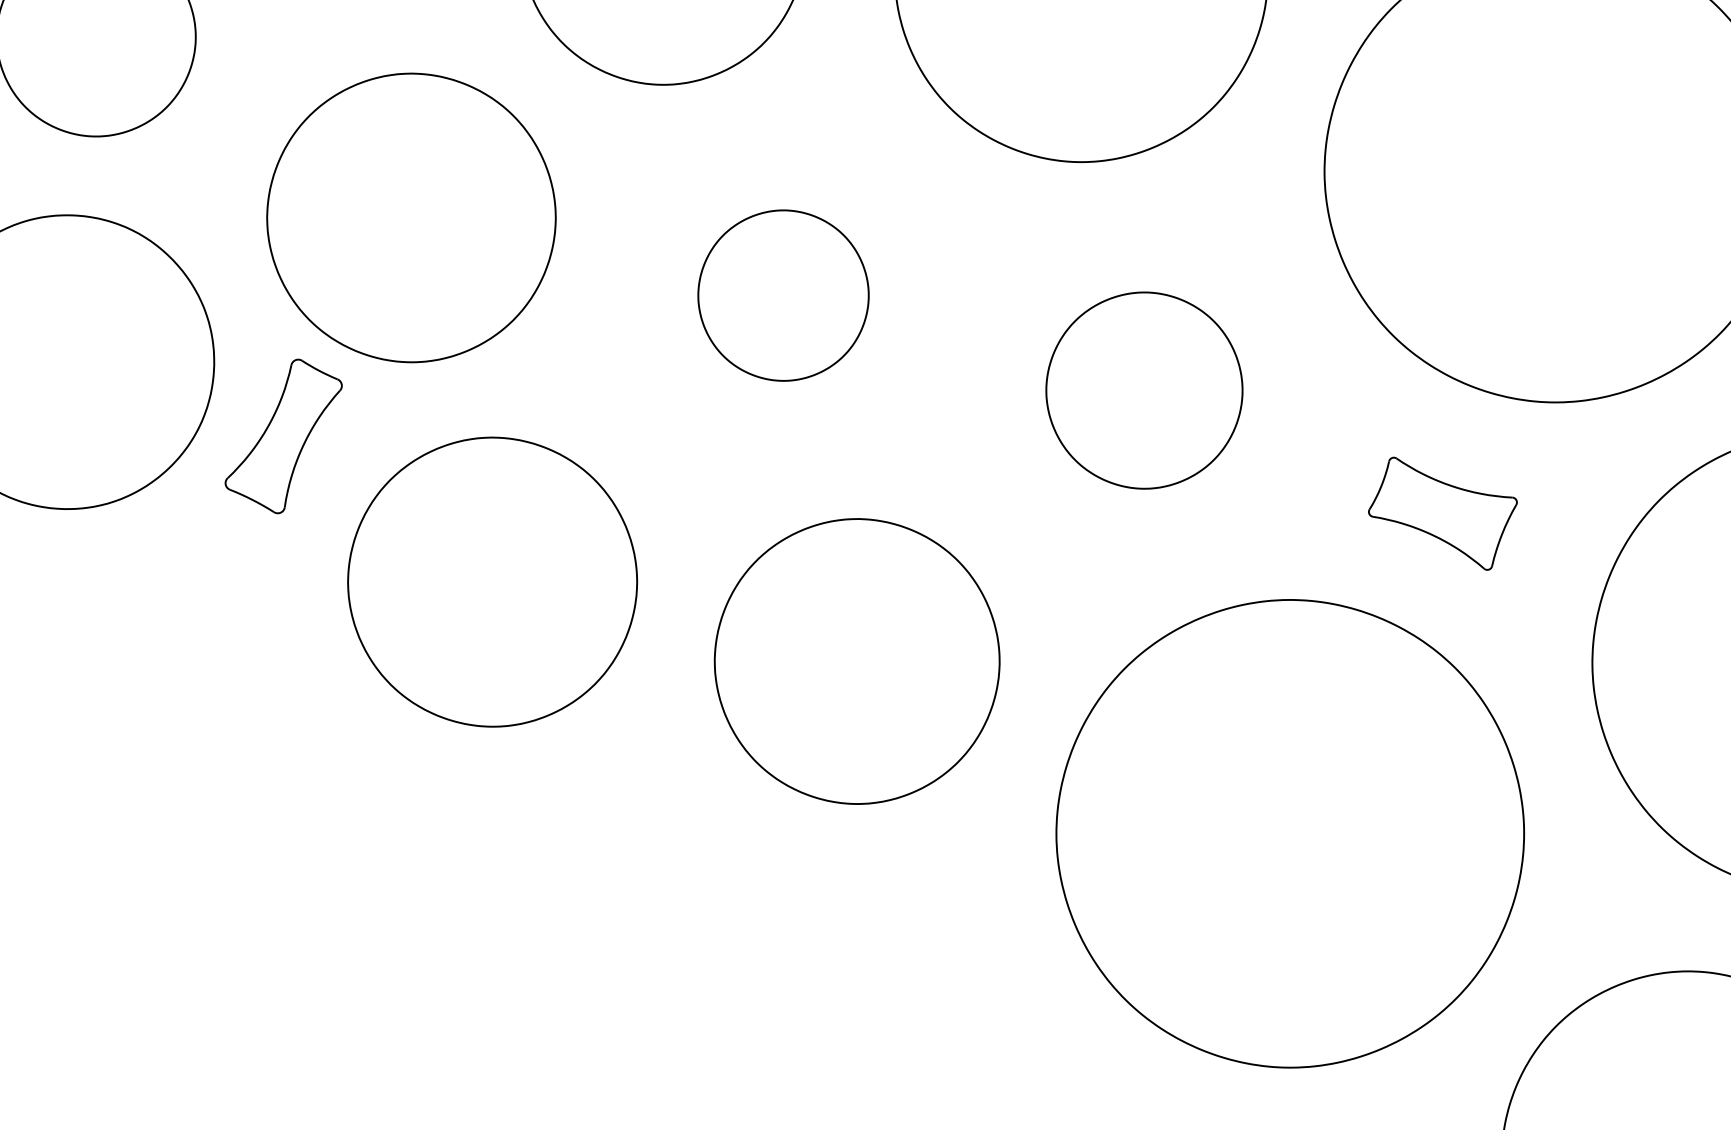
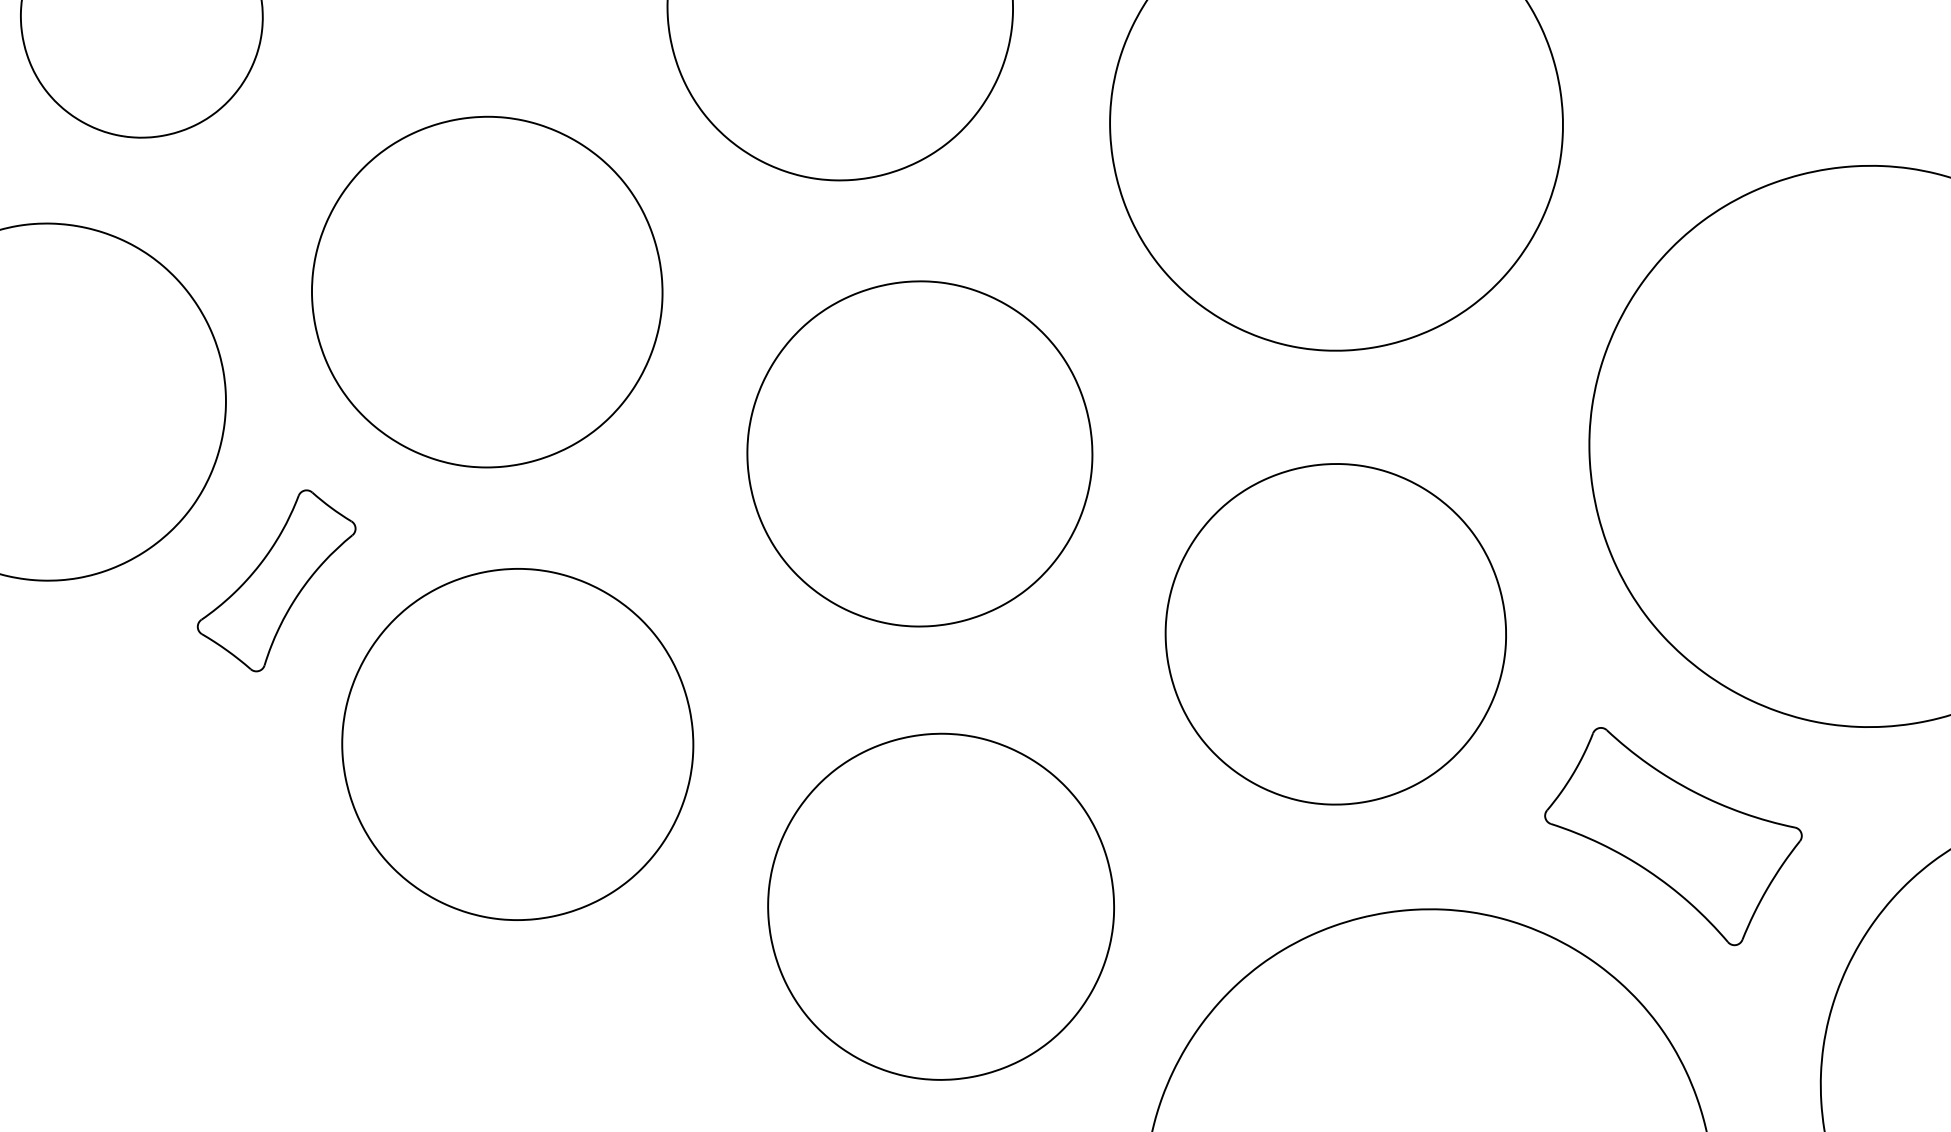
part: (783, 295) -> (919, 453), size x1.67
part: (1144, 390) -> (1335, 634), size x1.43
part: (283, 436) -> (276, 580), moved
part: (1442, 513) -> (1671, 836), size x1.43

